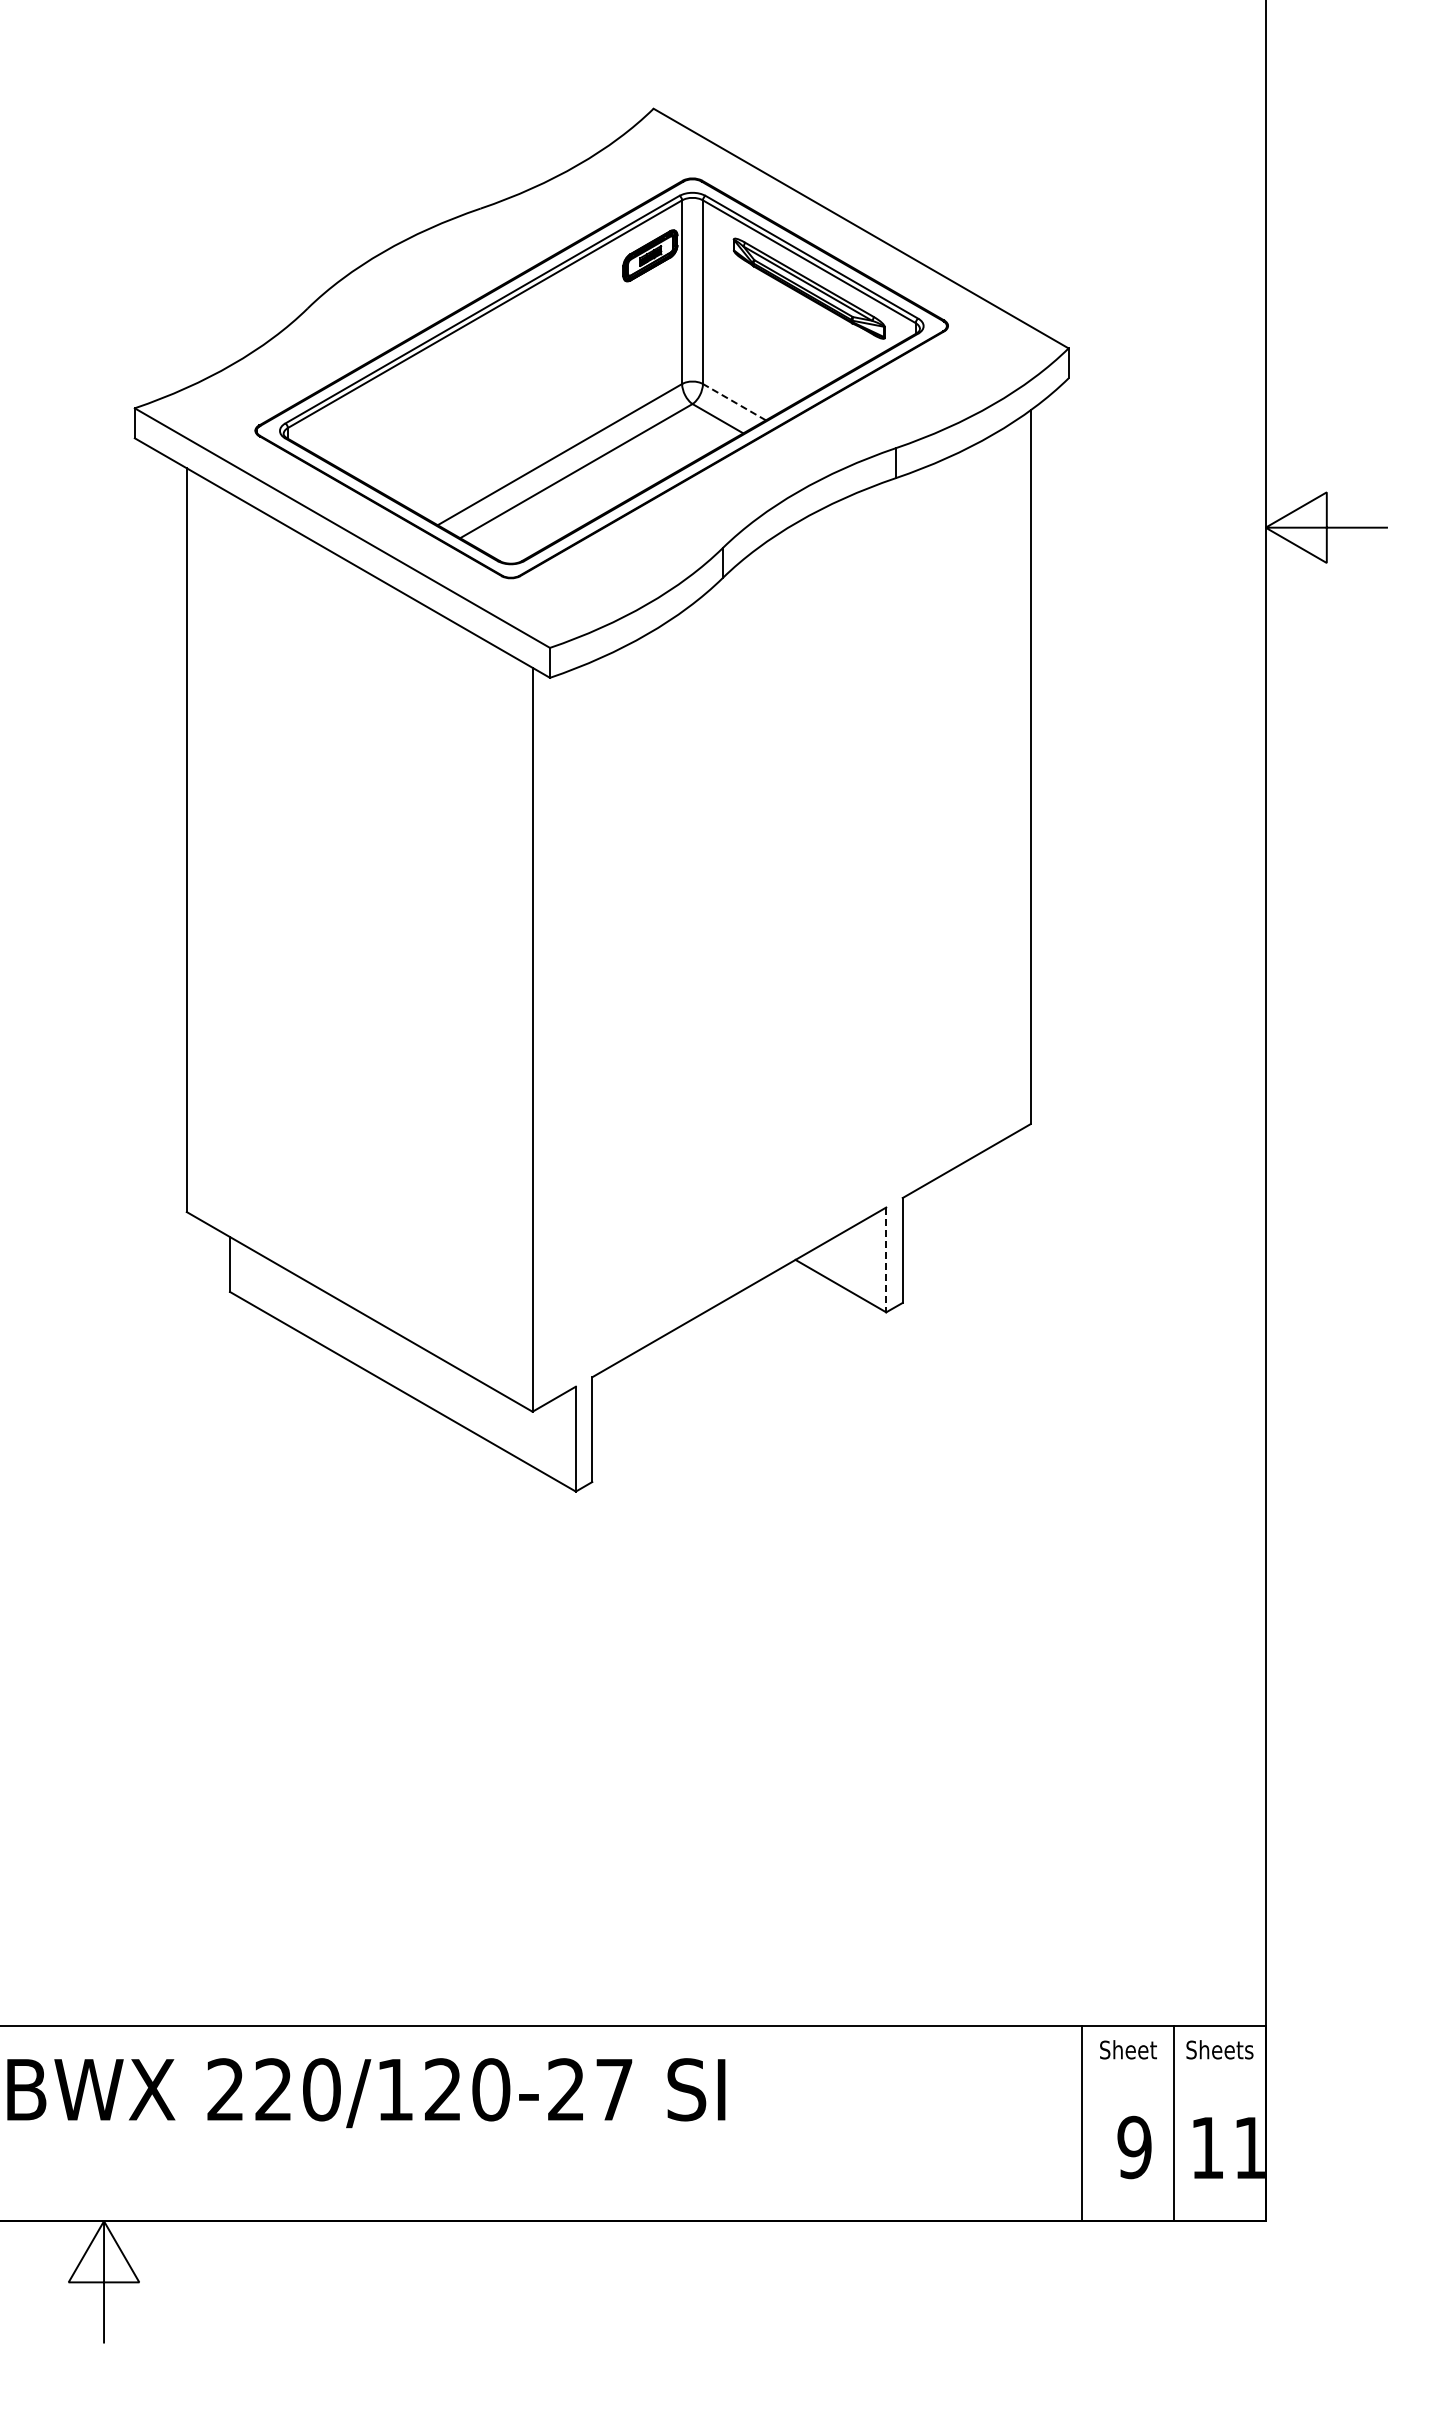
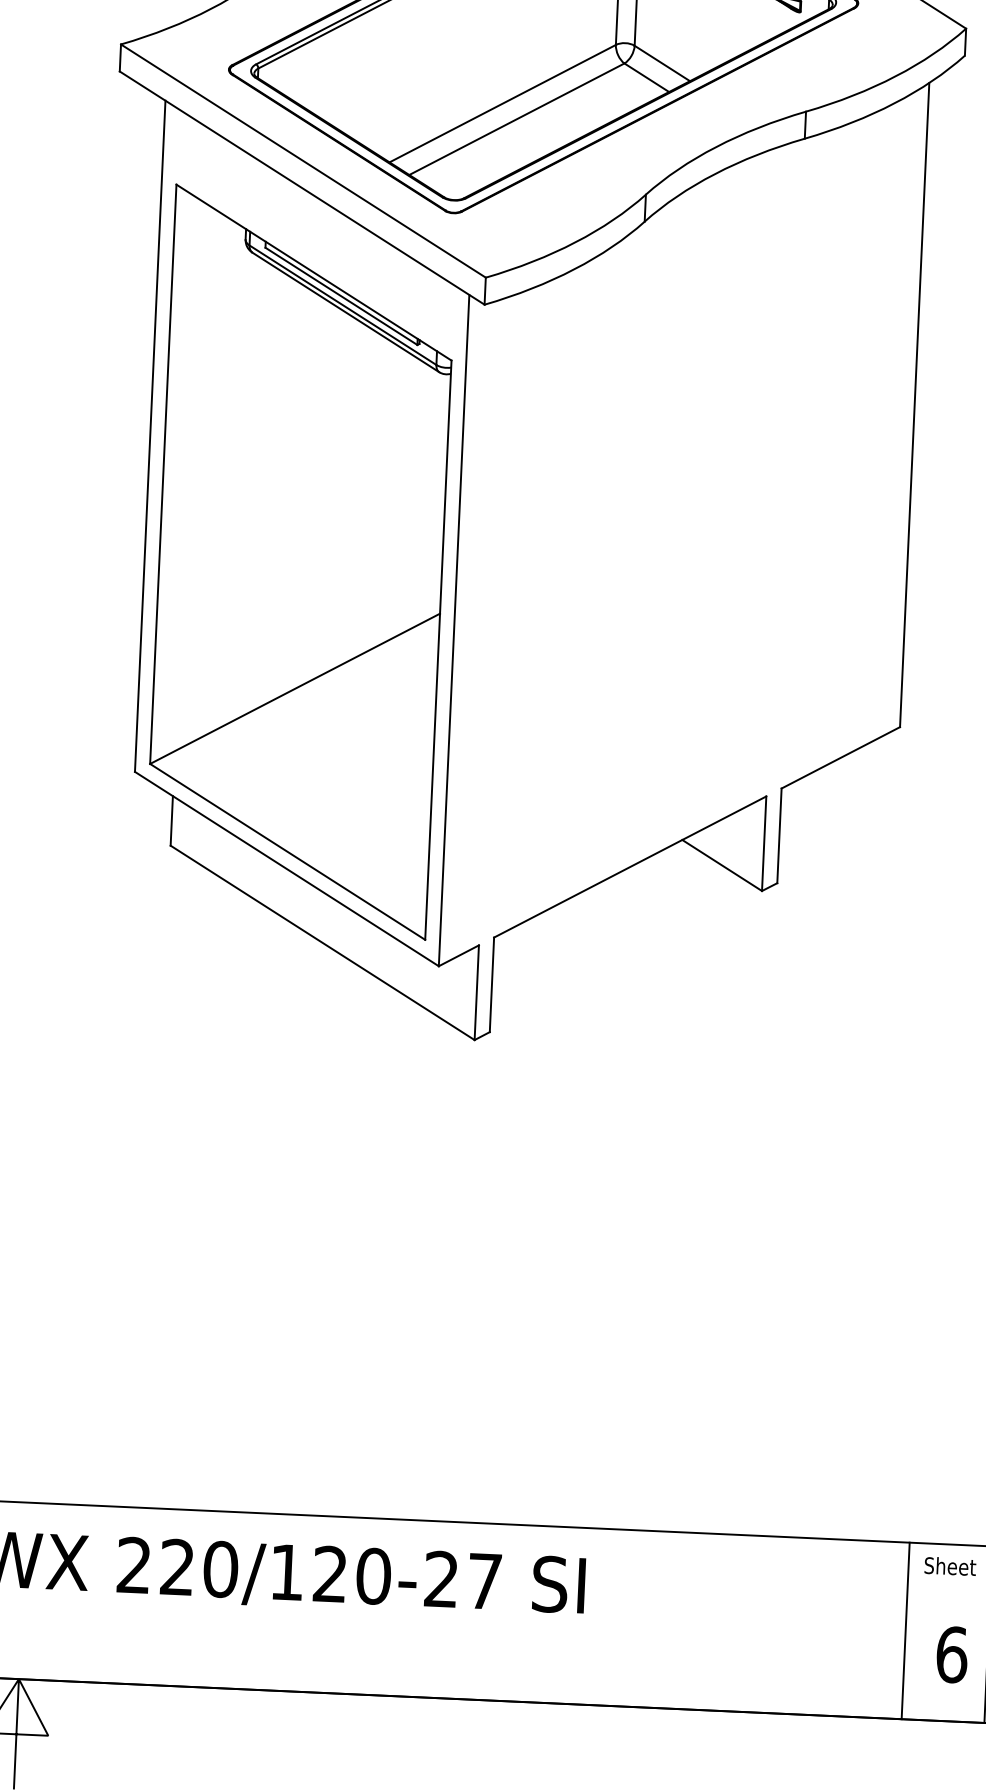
line: (734, 401) -> (662, 62), dashed -> solid
part: (359, 971) -> (300, 561), added
line: (886, 1260) -> (764, 844), dashed -> solid
text: (1134, 2147) -> (951, 1654), 9 -> 6

